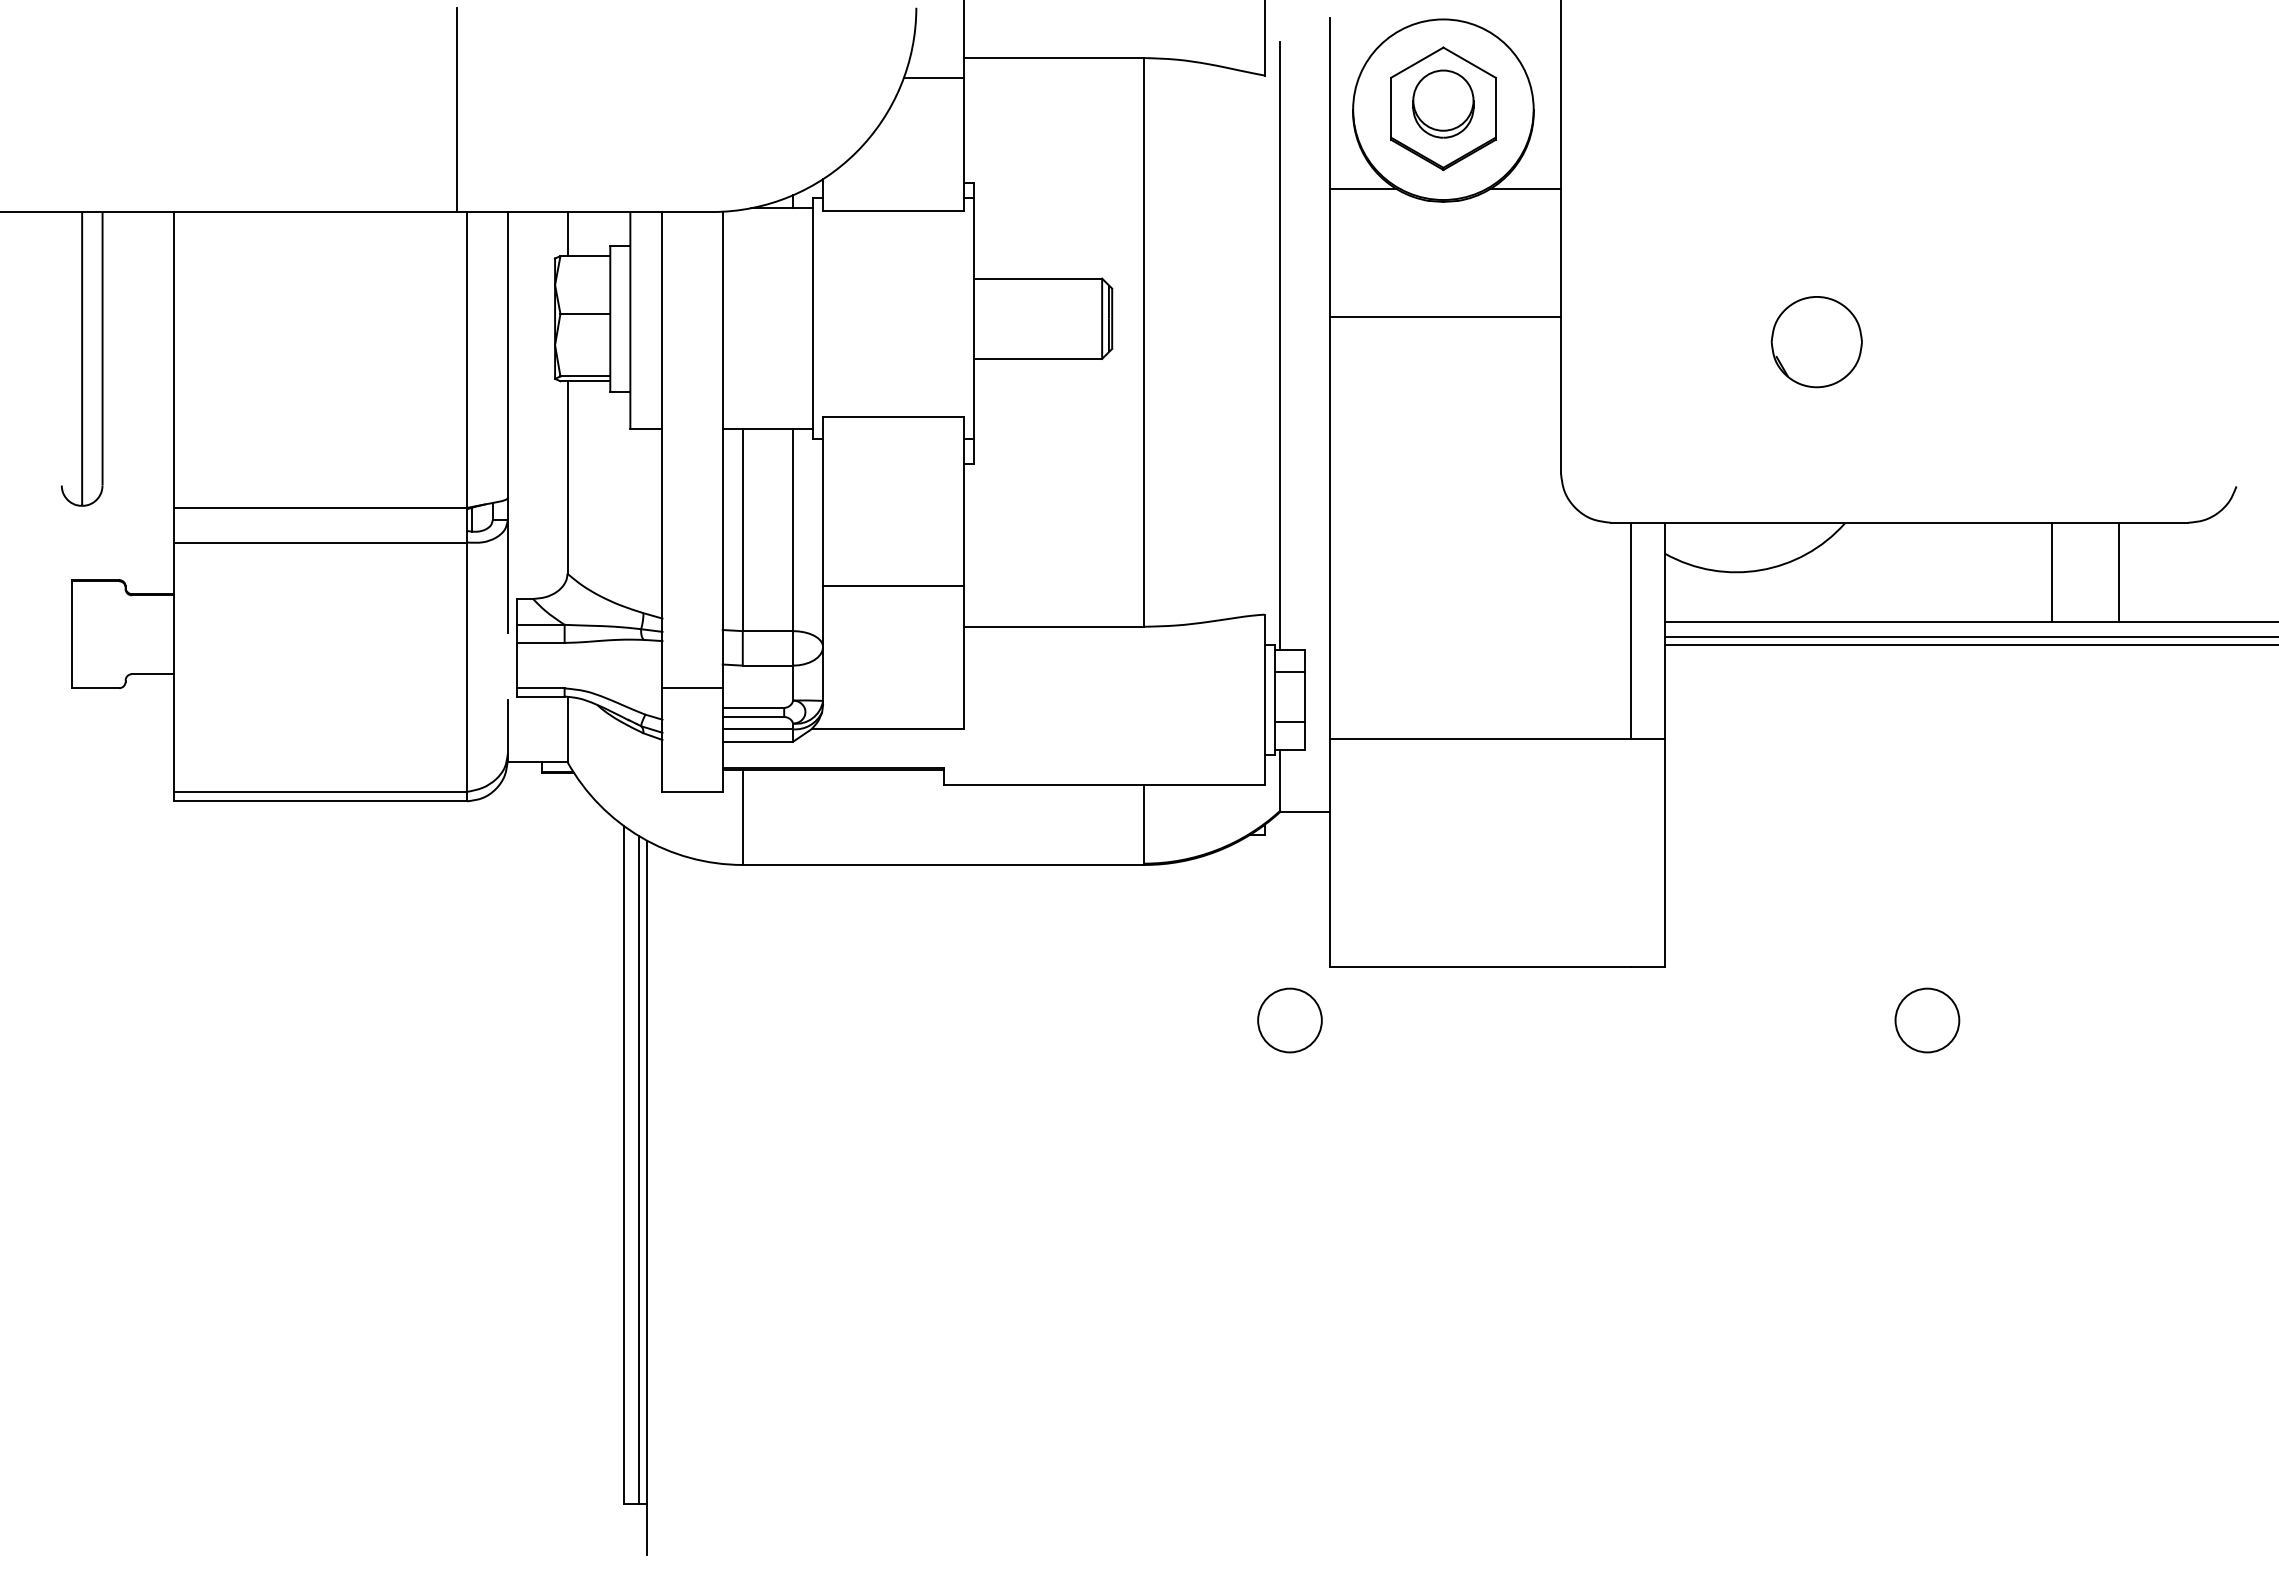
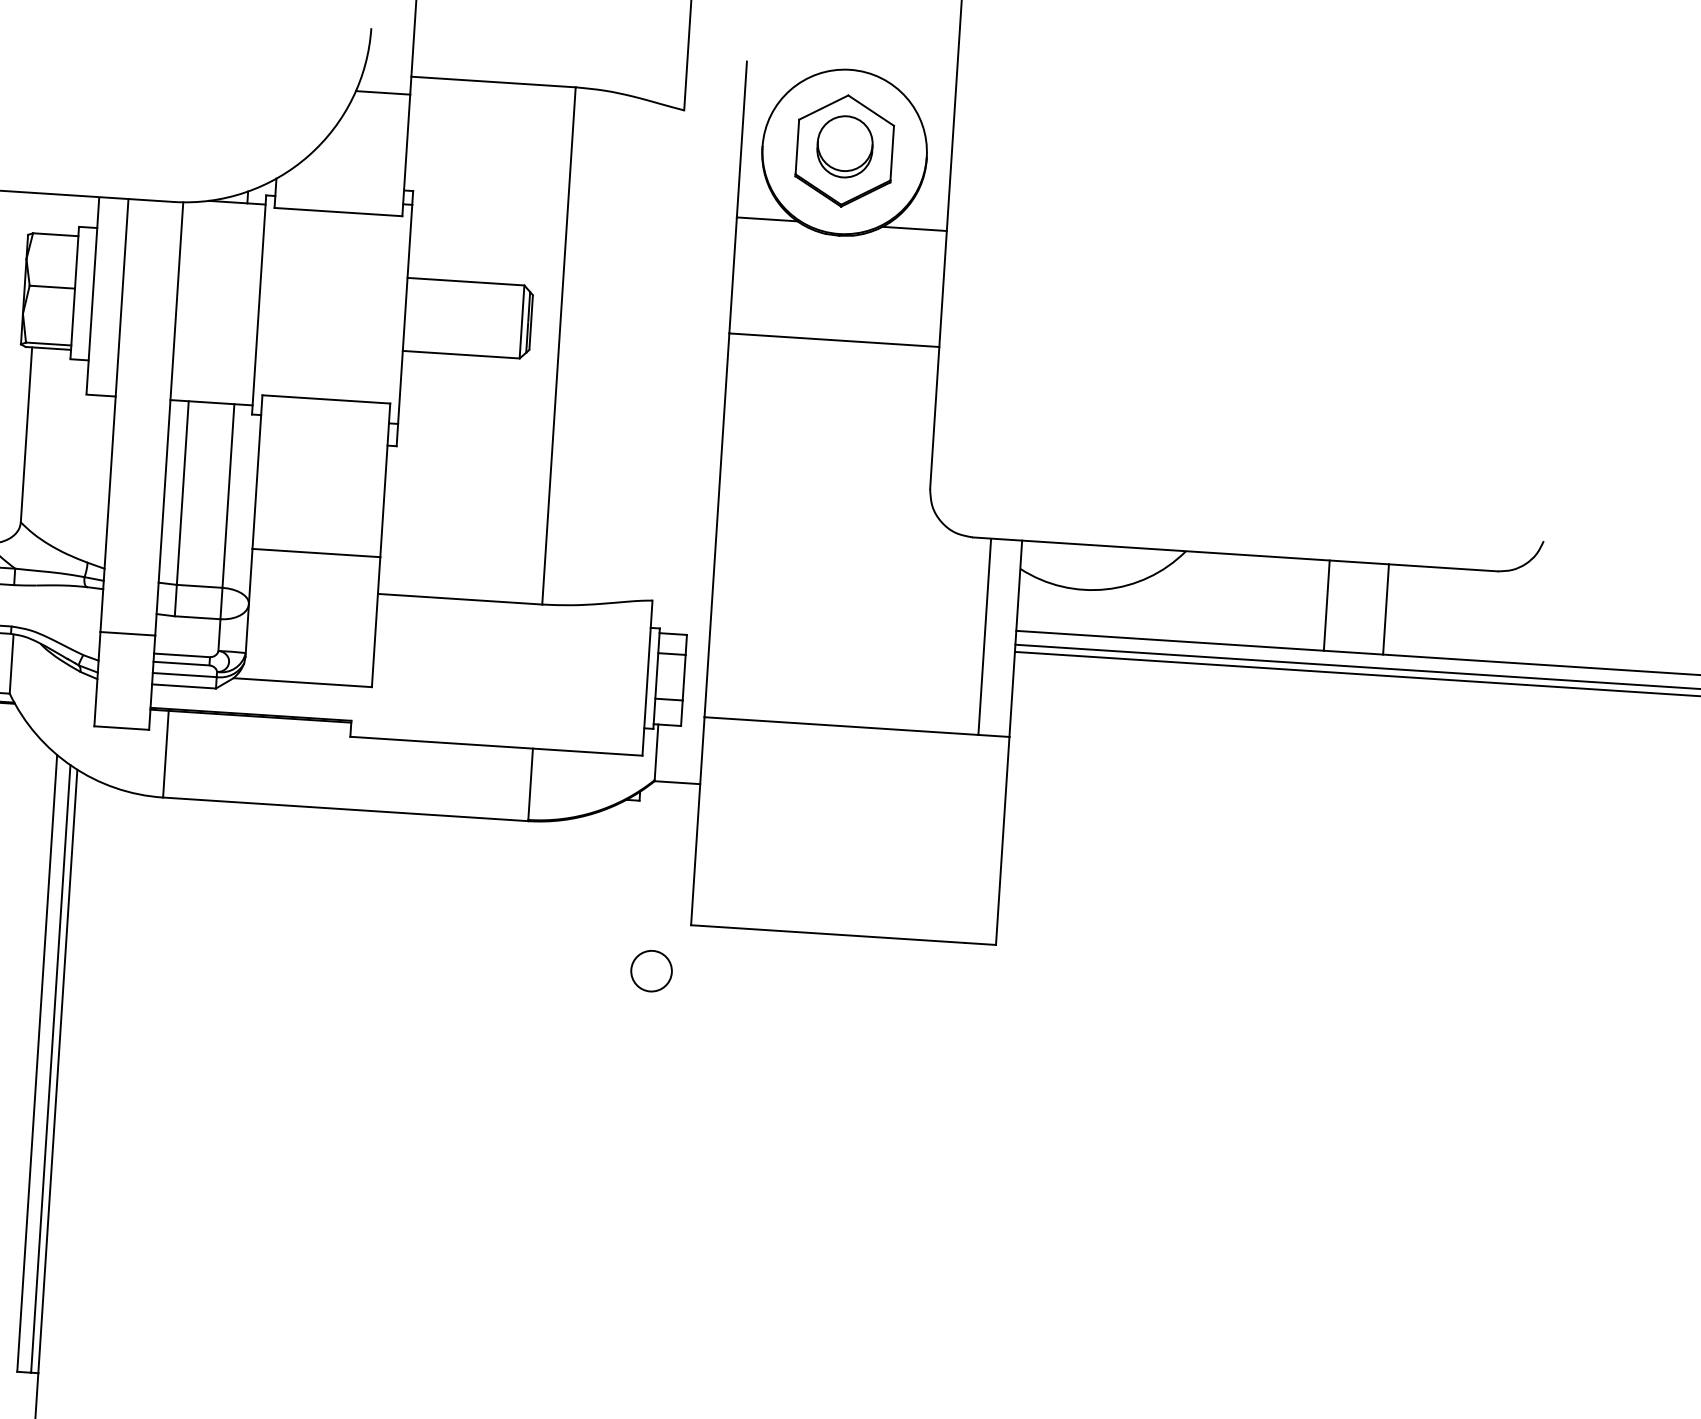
line: (567, 234) -> (40, 213), removed
part: (1816, 342) -> (1170, 385), removed
line: (1279, 345) -> (681, 356), removed
line: (2052, 572) -> (1326, 605), moved
line: (2118, 572) -> (1385, 609), moved
circle: (1289, 1020) -> (651, 971), size x0.7
circle: (1927, 1020) -> (1231, 1008), removed

